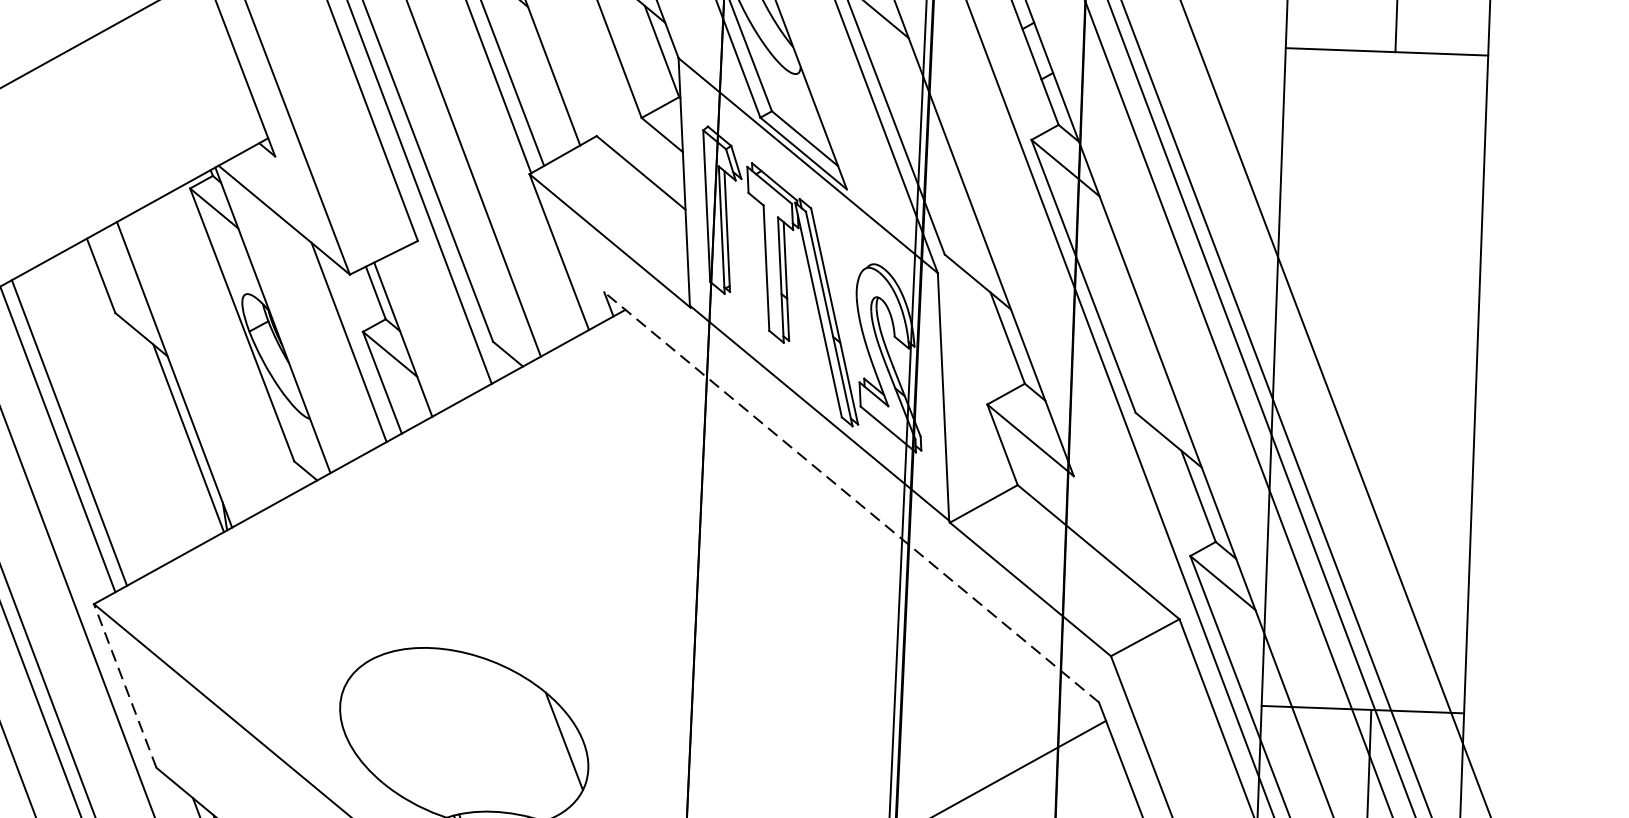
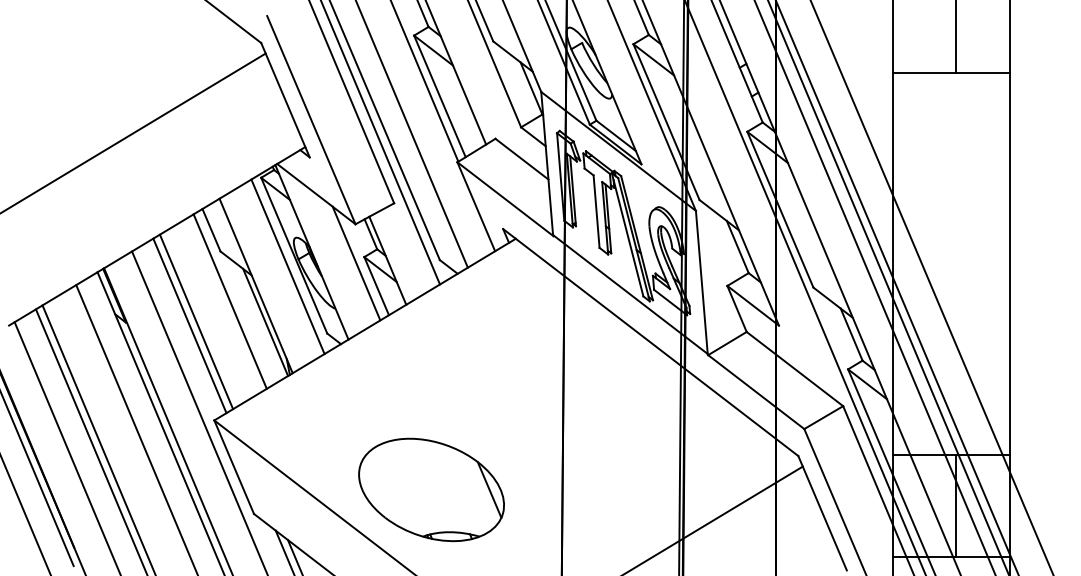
line: (229, 343) -> (287, 266), added
line: (127, 399) -> (229, 301), added
line: (851, 497) -> (650, 342), dashed -> solid
line: (125, 686) -> (234, 467), dashed -> solid

